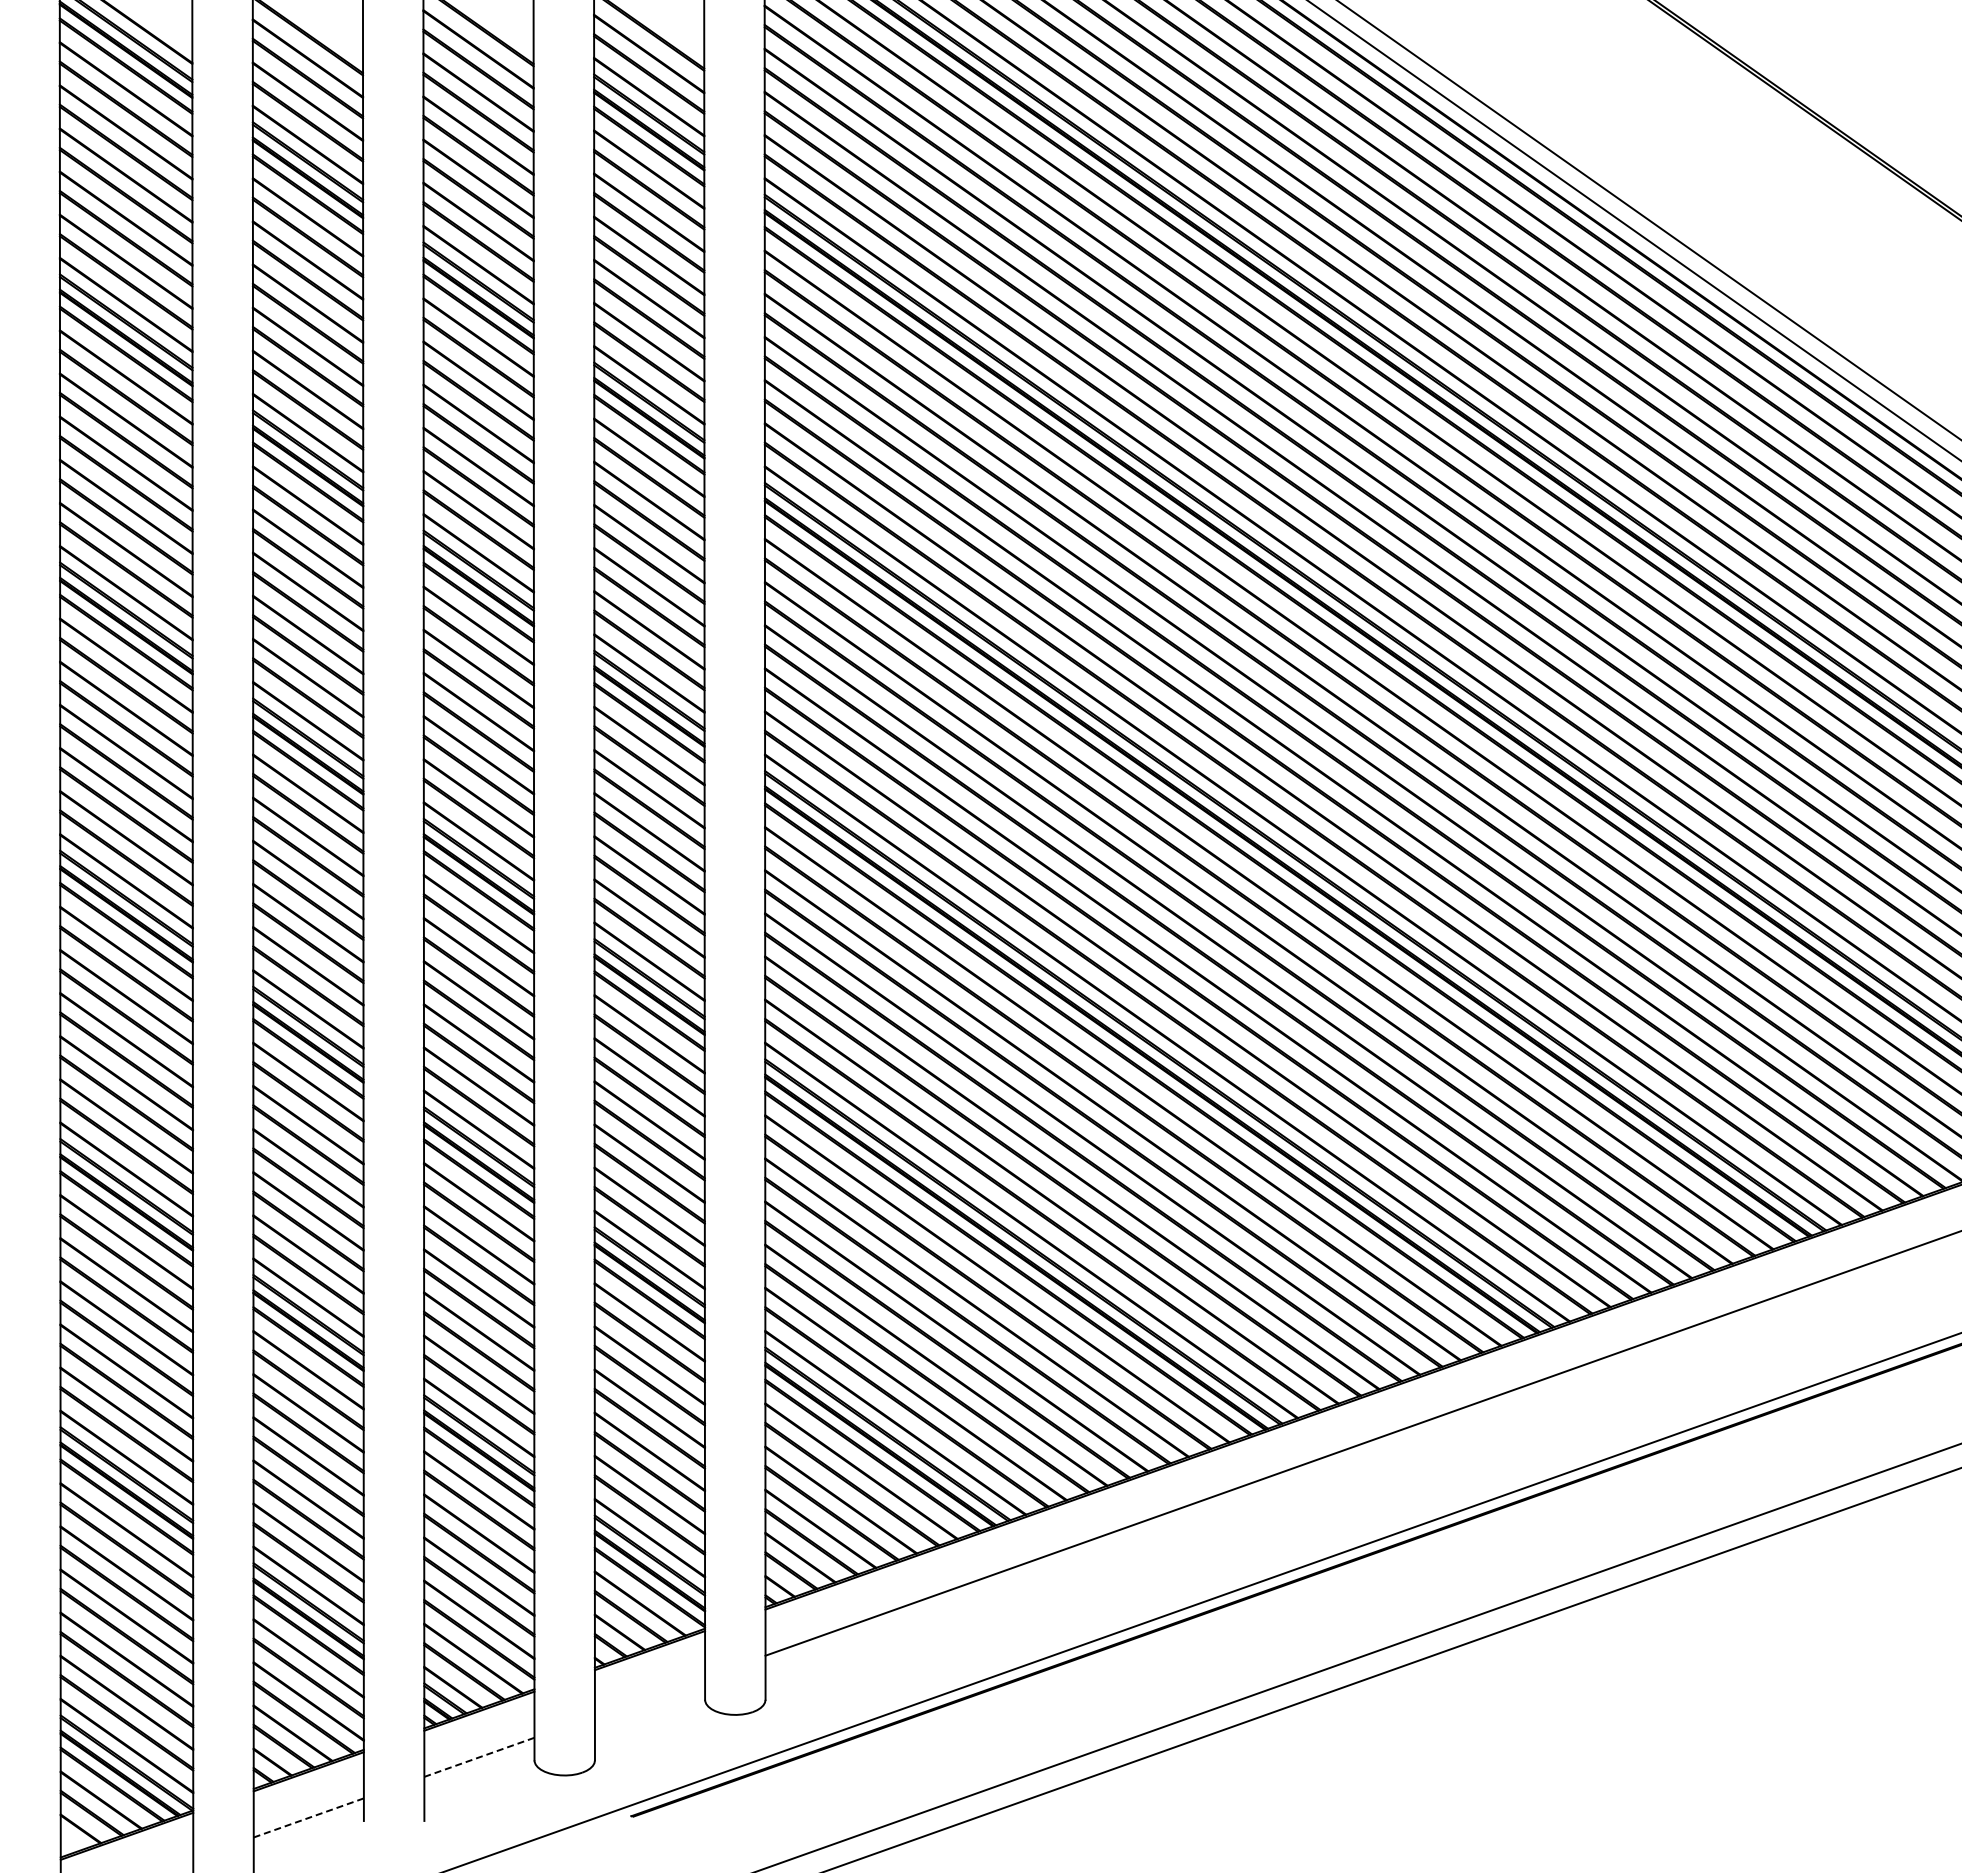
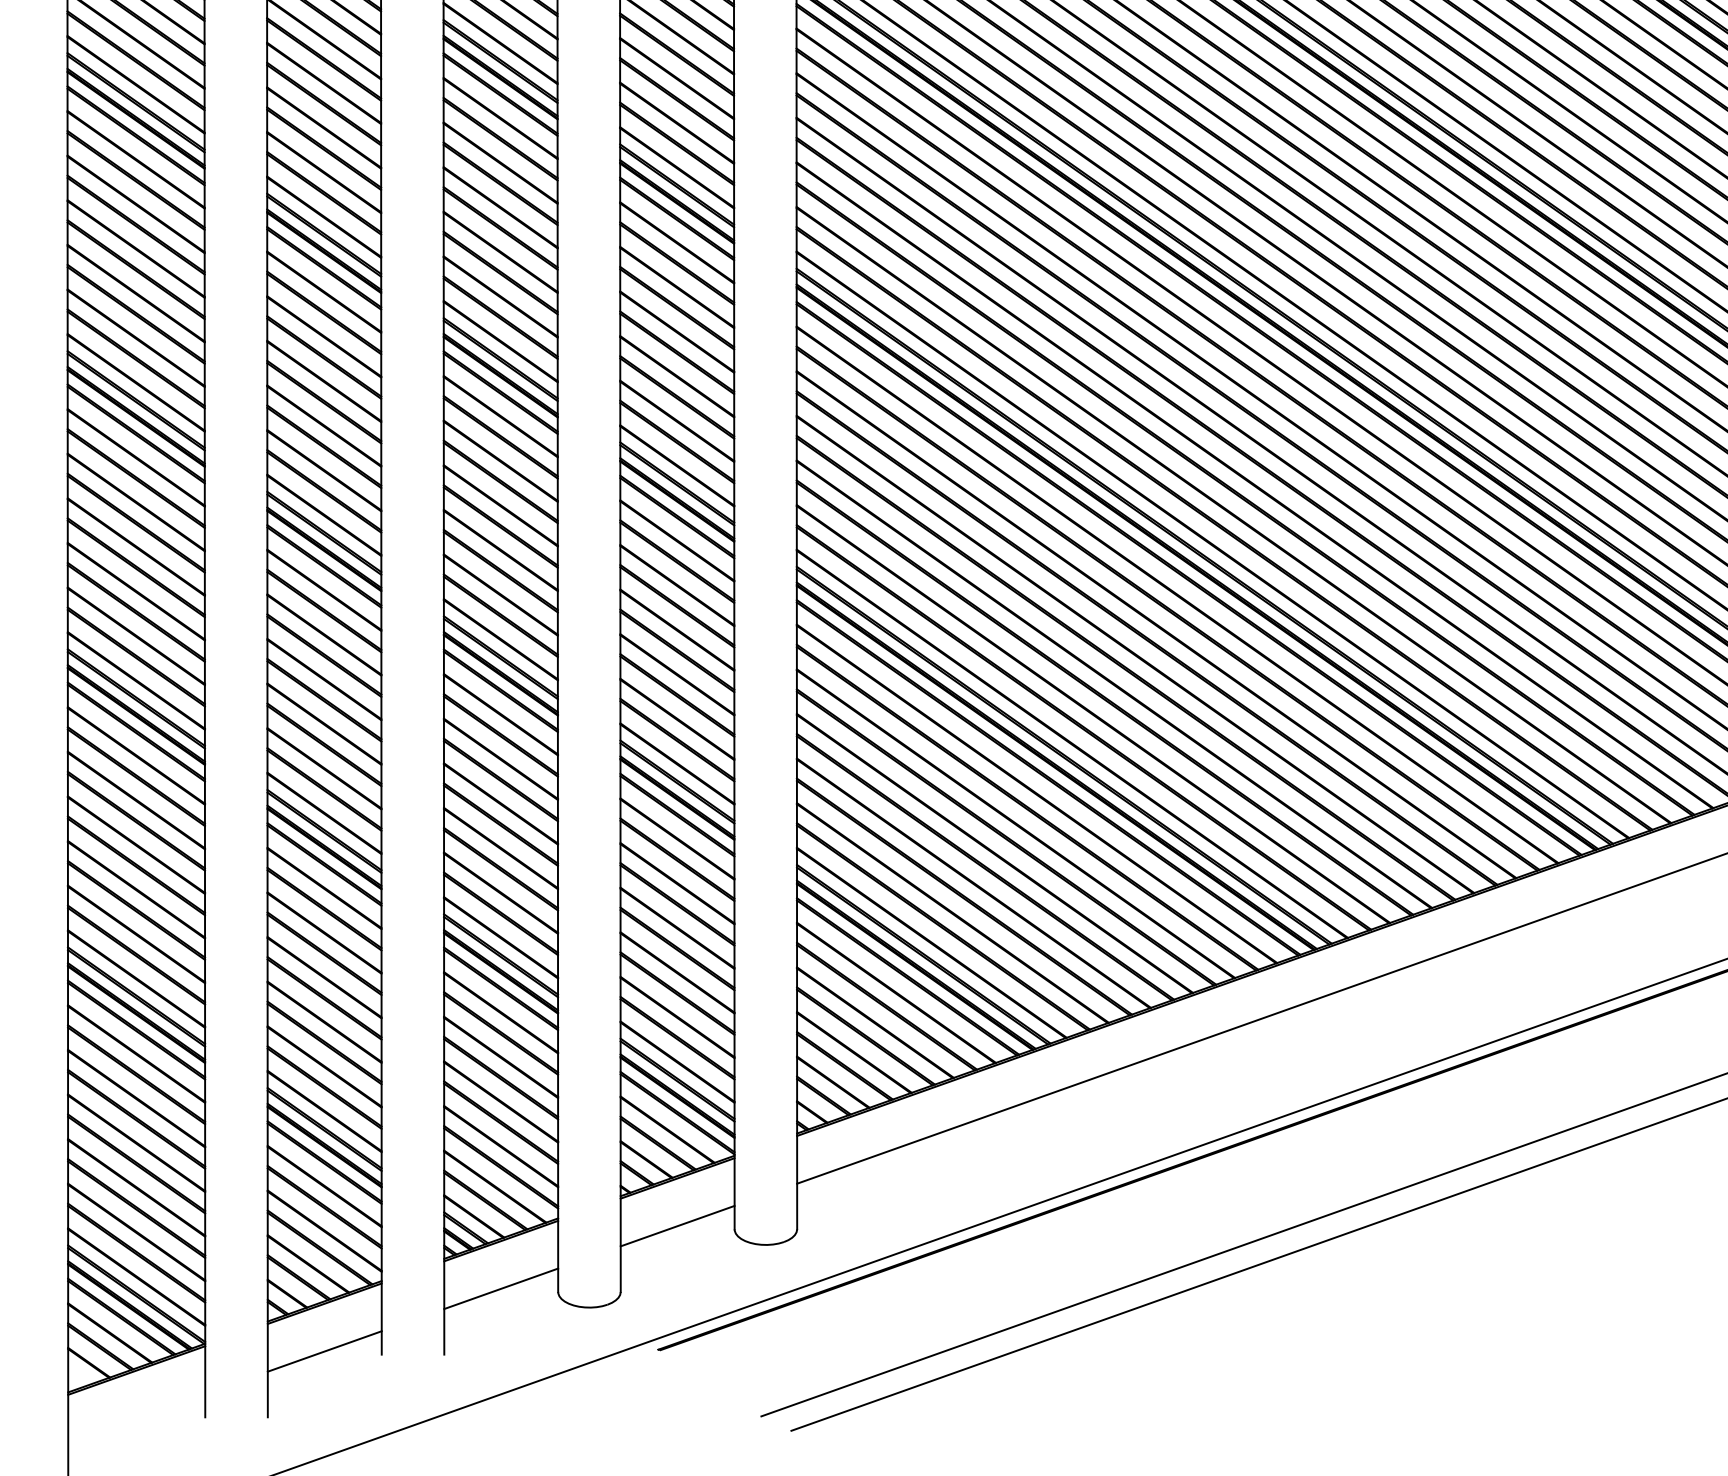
line: (649, 1696) -> (677, 1225), added
line: (478, 1757) -> (500, 1288), dashed -> solid
line: (308, 1818) -> (324, 1352), dashed -> solid

